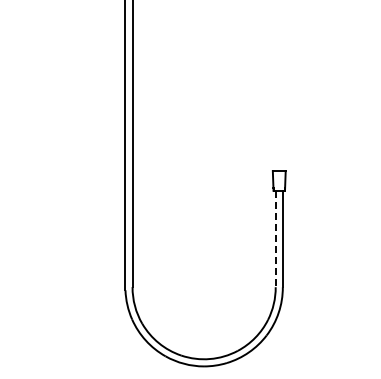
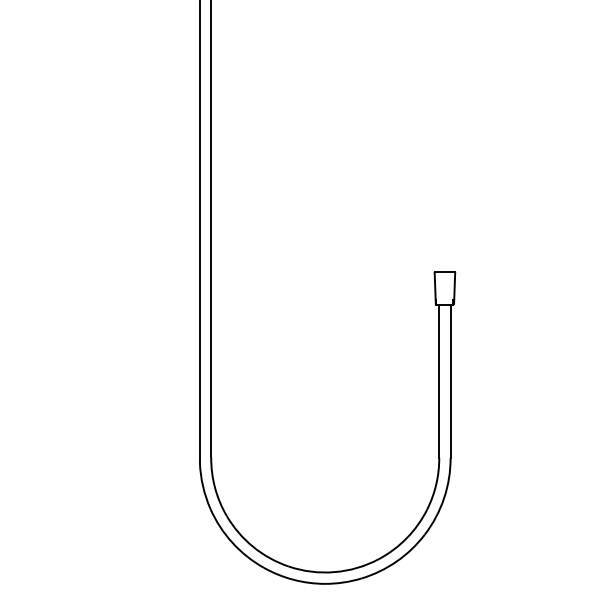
line: (275, 239) -> (438, 381), dashed -> solid

